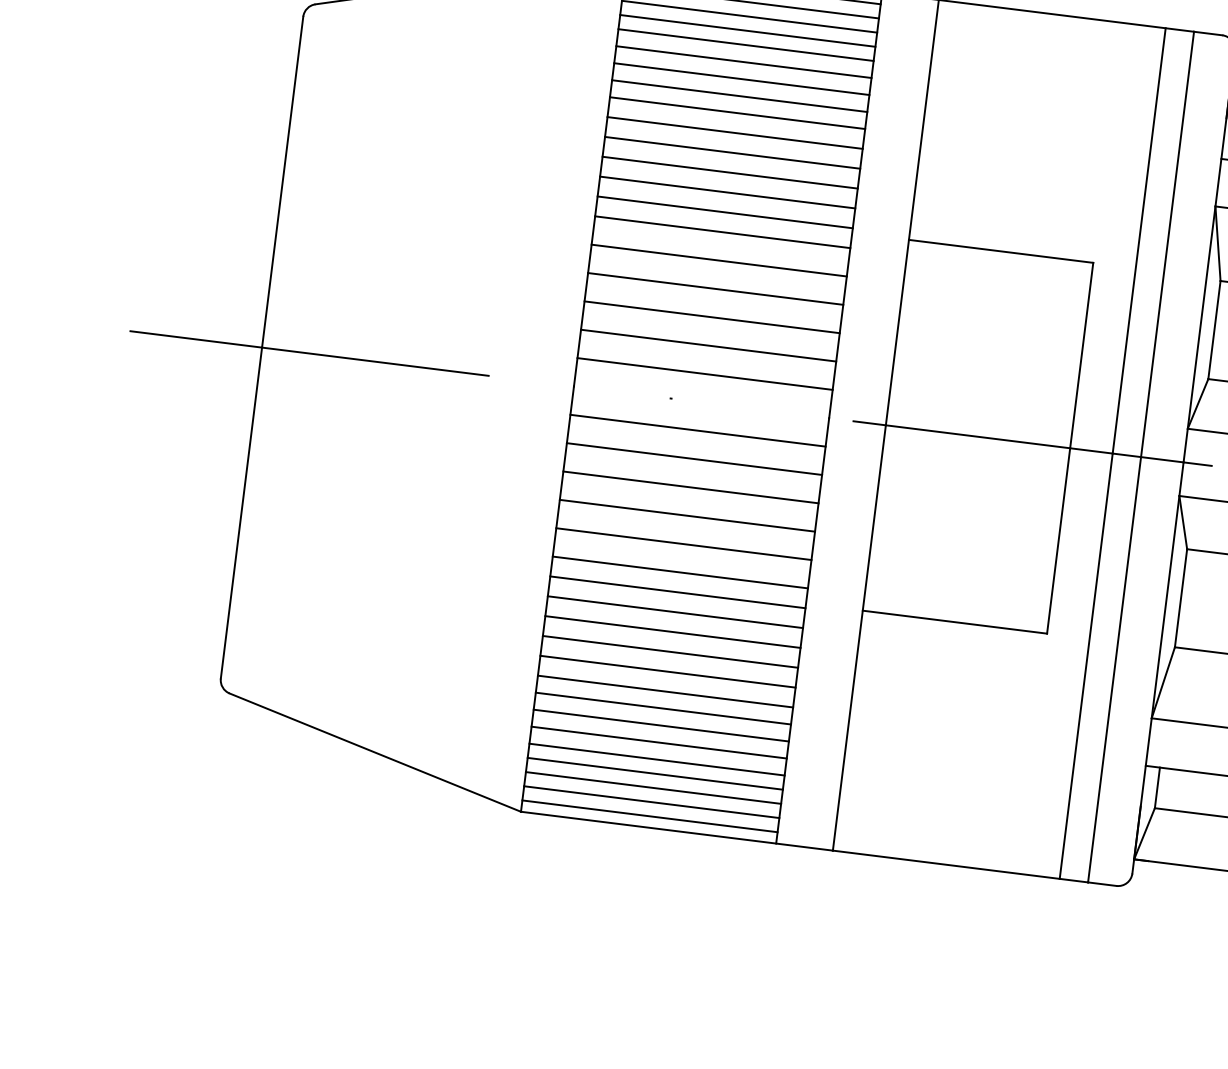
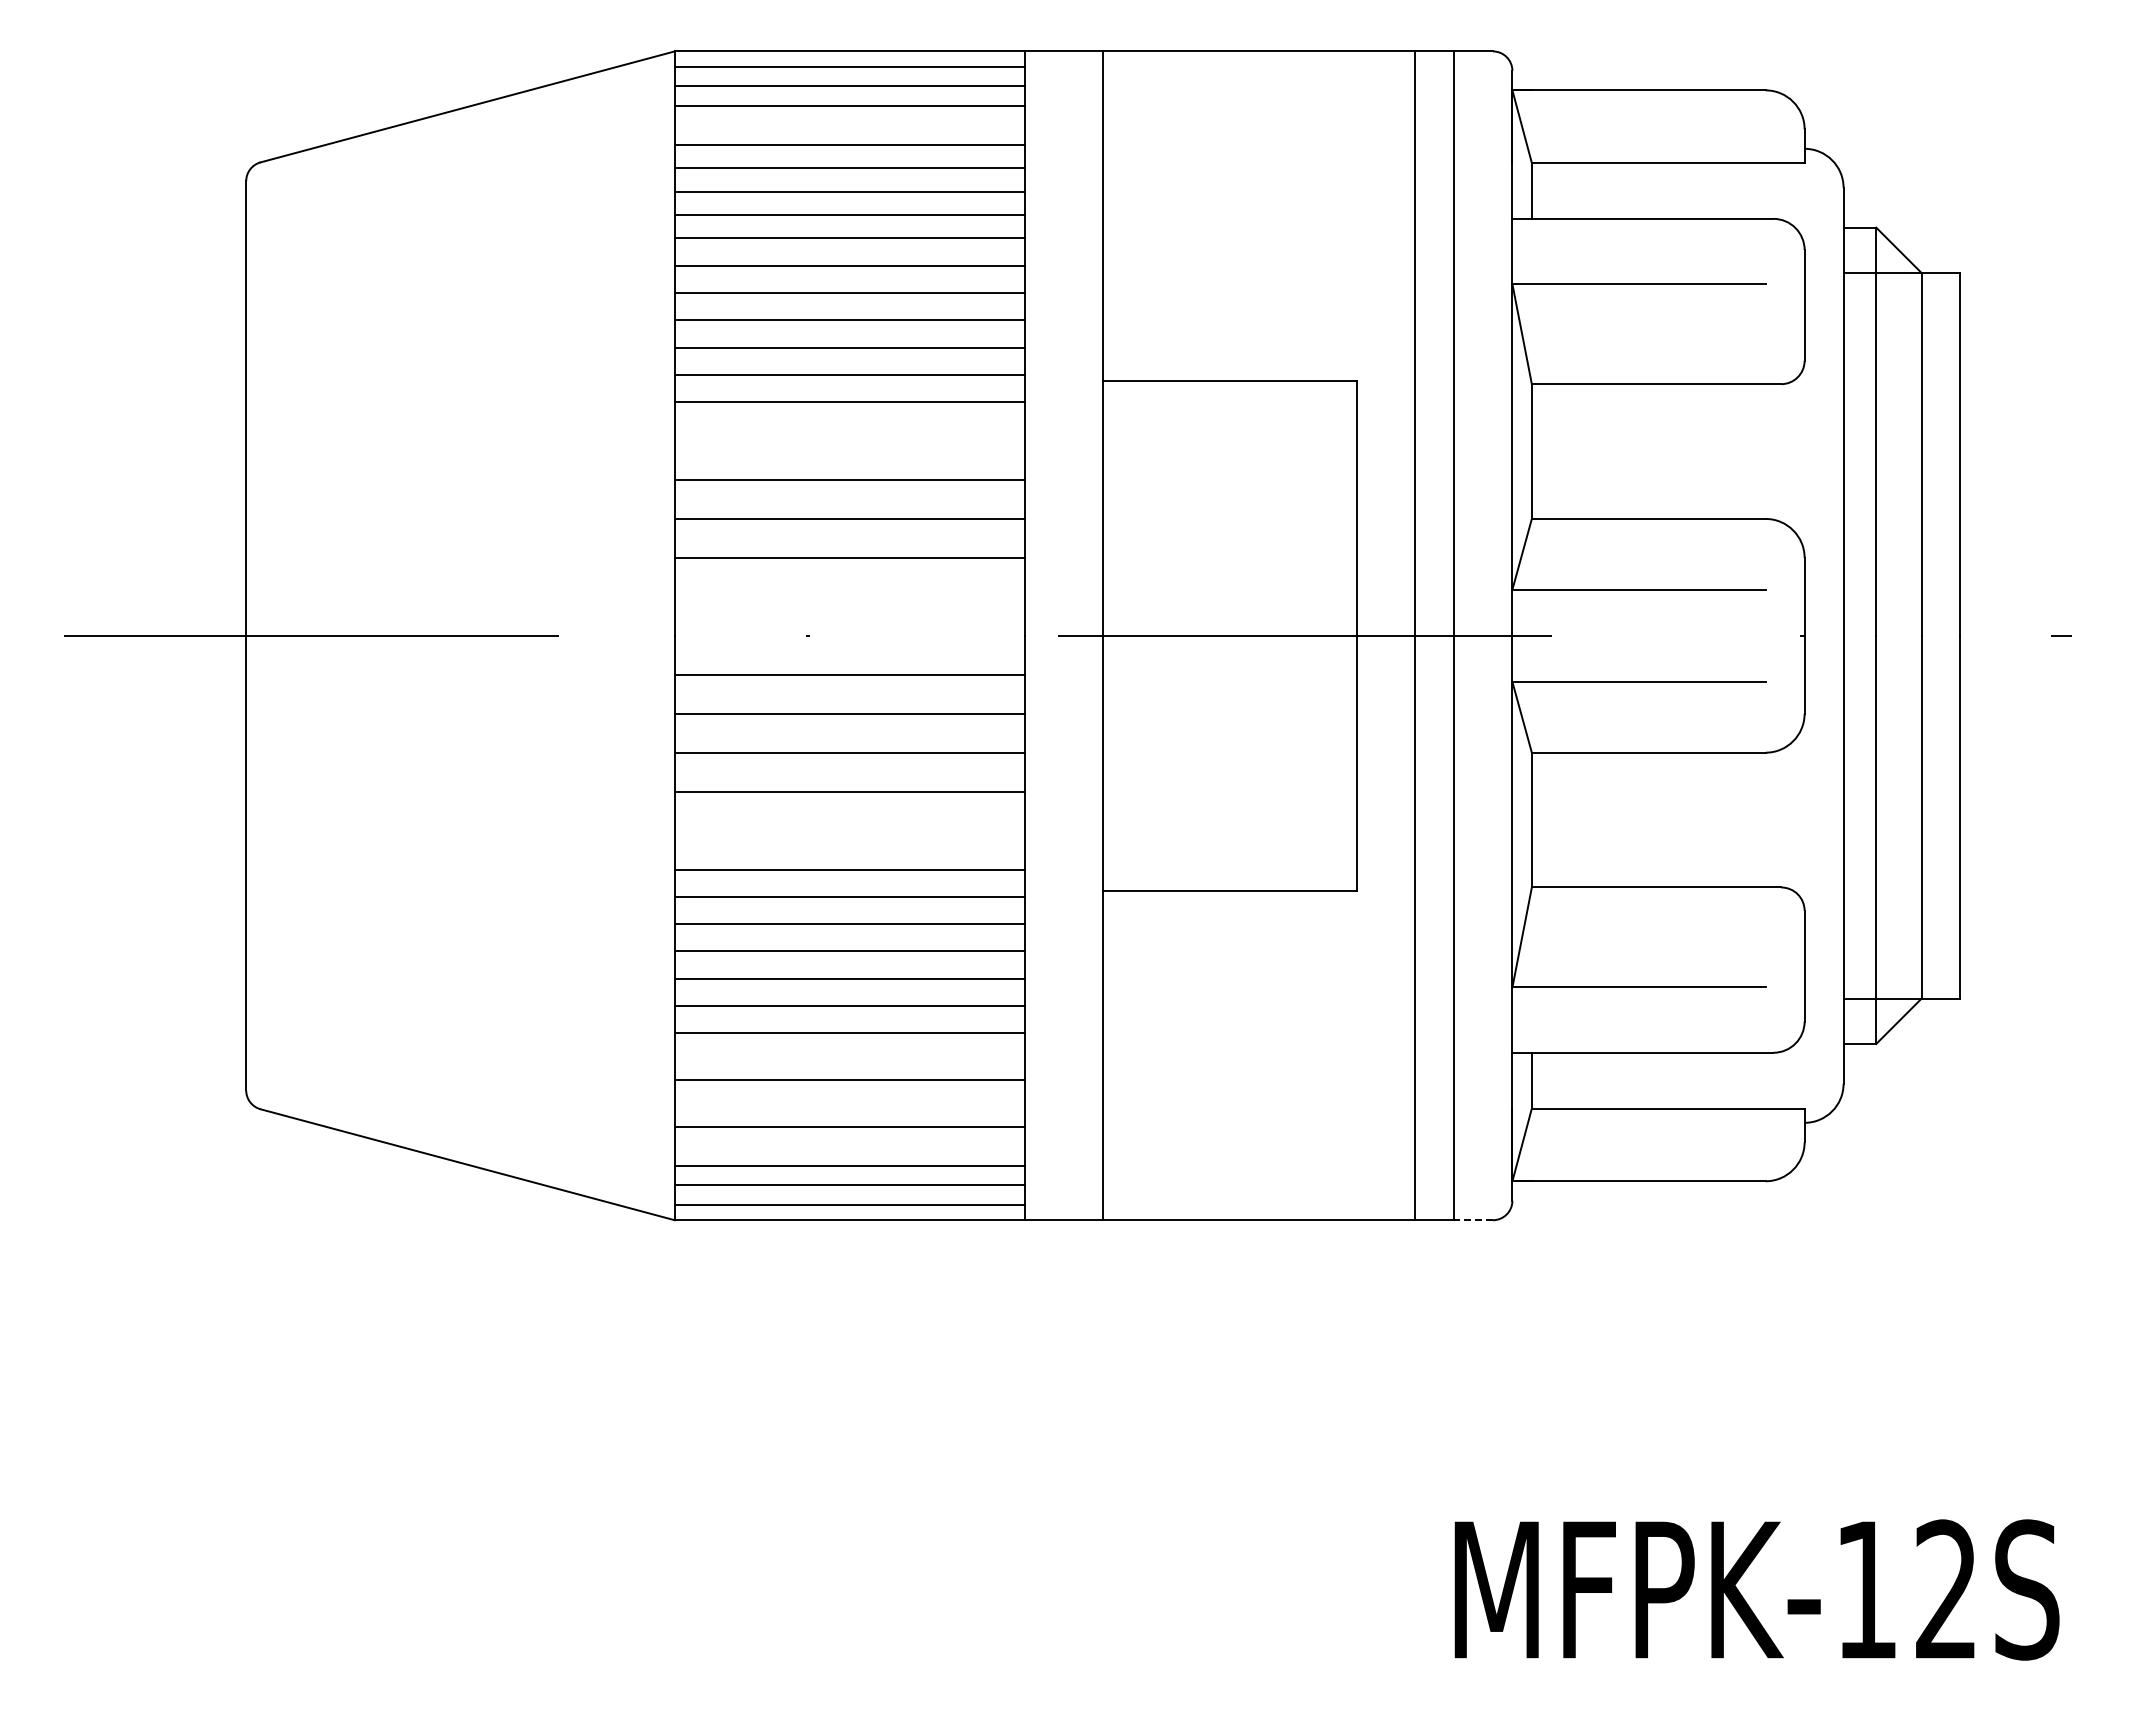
line: (747, 30) -> (849, 125), removed
line: (718, 260) -> (849, 441), removed
line: (704, 373) -> (849, 596), removed
line: (683, 543) -> (849, 830), removed
line: (663, 708) -> (849, 1056), removed
line: (658, 742) -> (849, 1103), removed
line: (654, 773) -> (849, 1146), removed
line: (1101, 884) -> (1472, 1220), solid -> dashed

